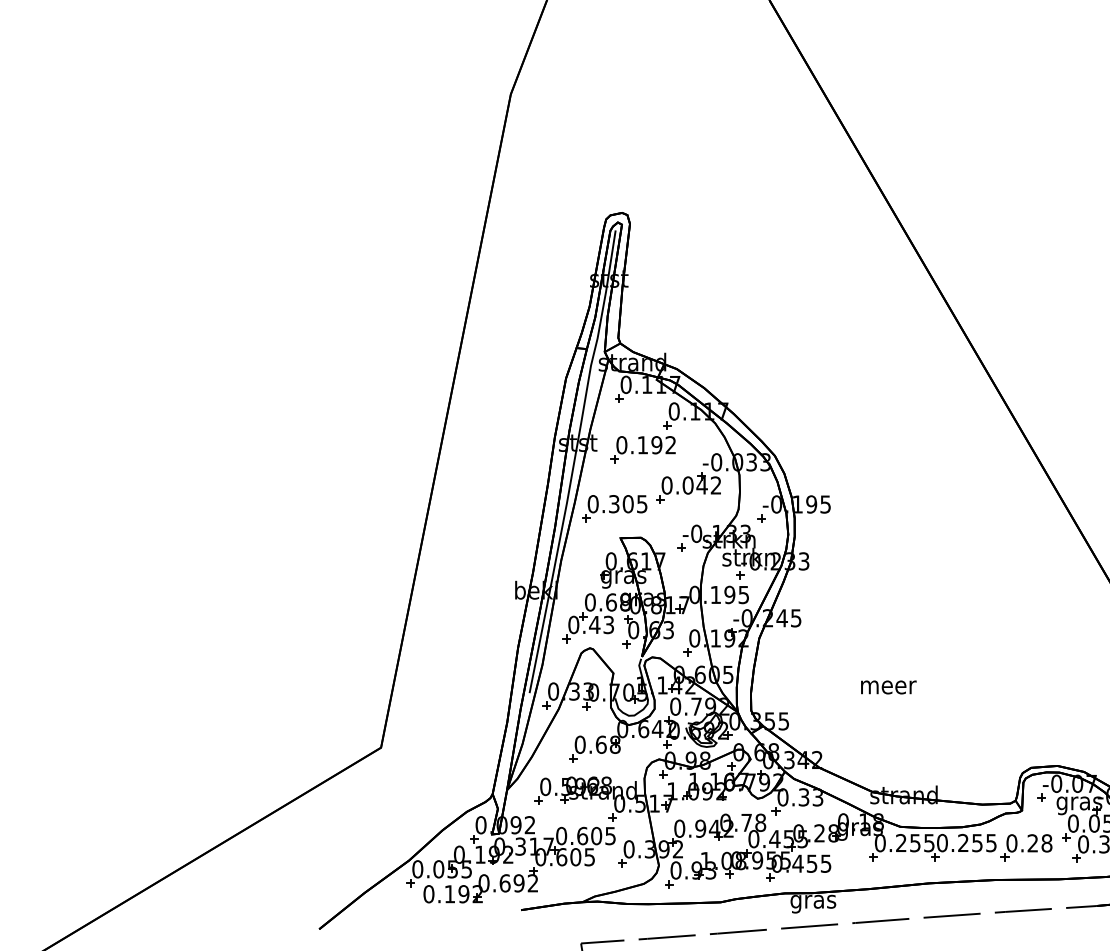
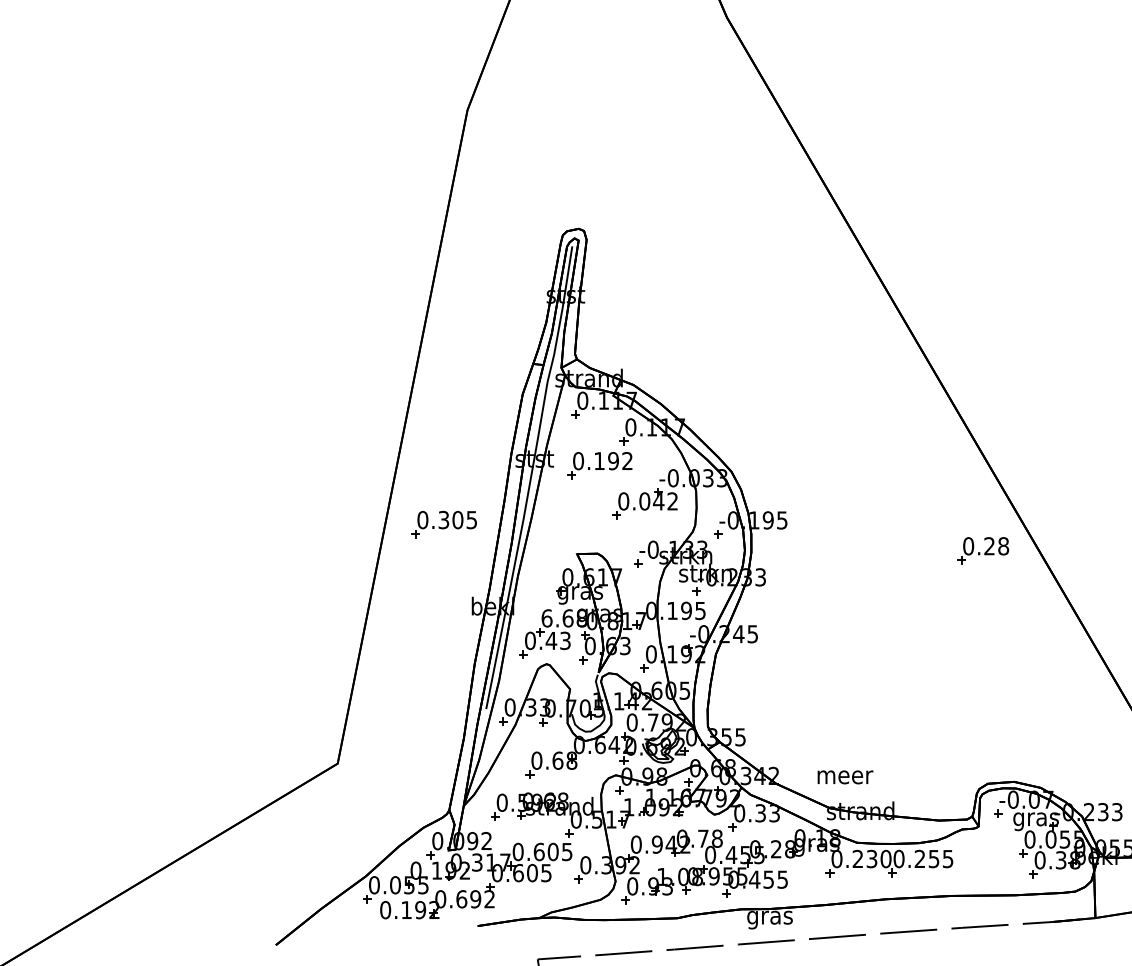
part: (613, 508) -> (443, 524), moved
text: (589, 602) -> (546, 618), 0.68 -> 6.68
text: (888, 687) -> (845, 777), moved
text: (922, 842) -> (879, 858), 0.255 -> 0.230
part: (1026, 847) -> (983, 550), moved

